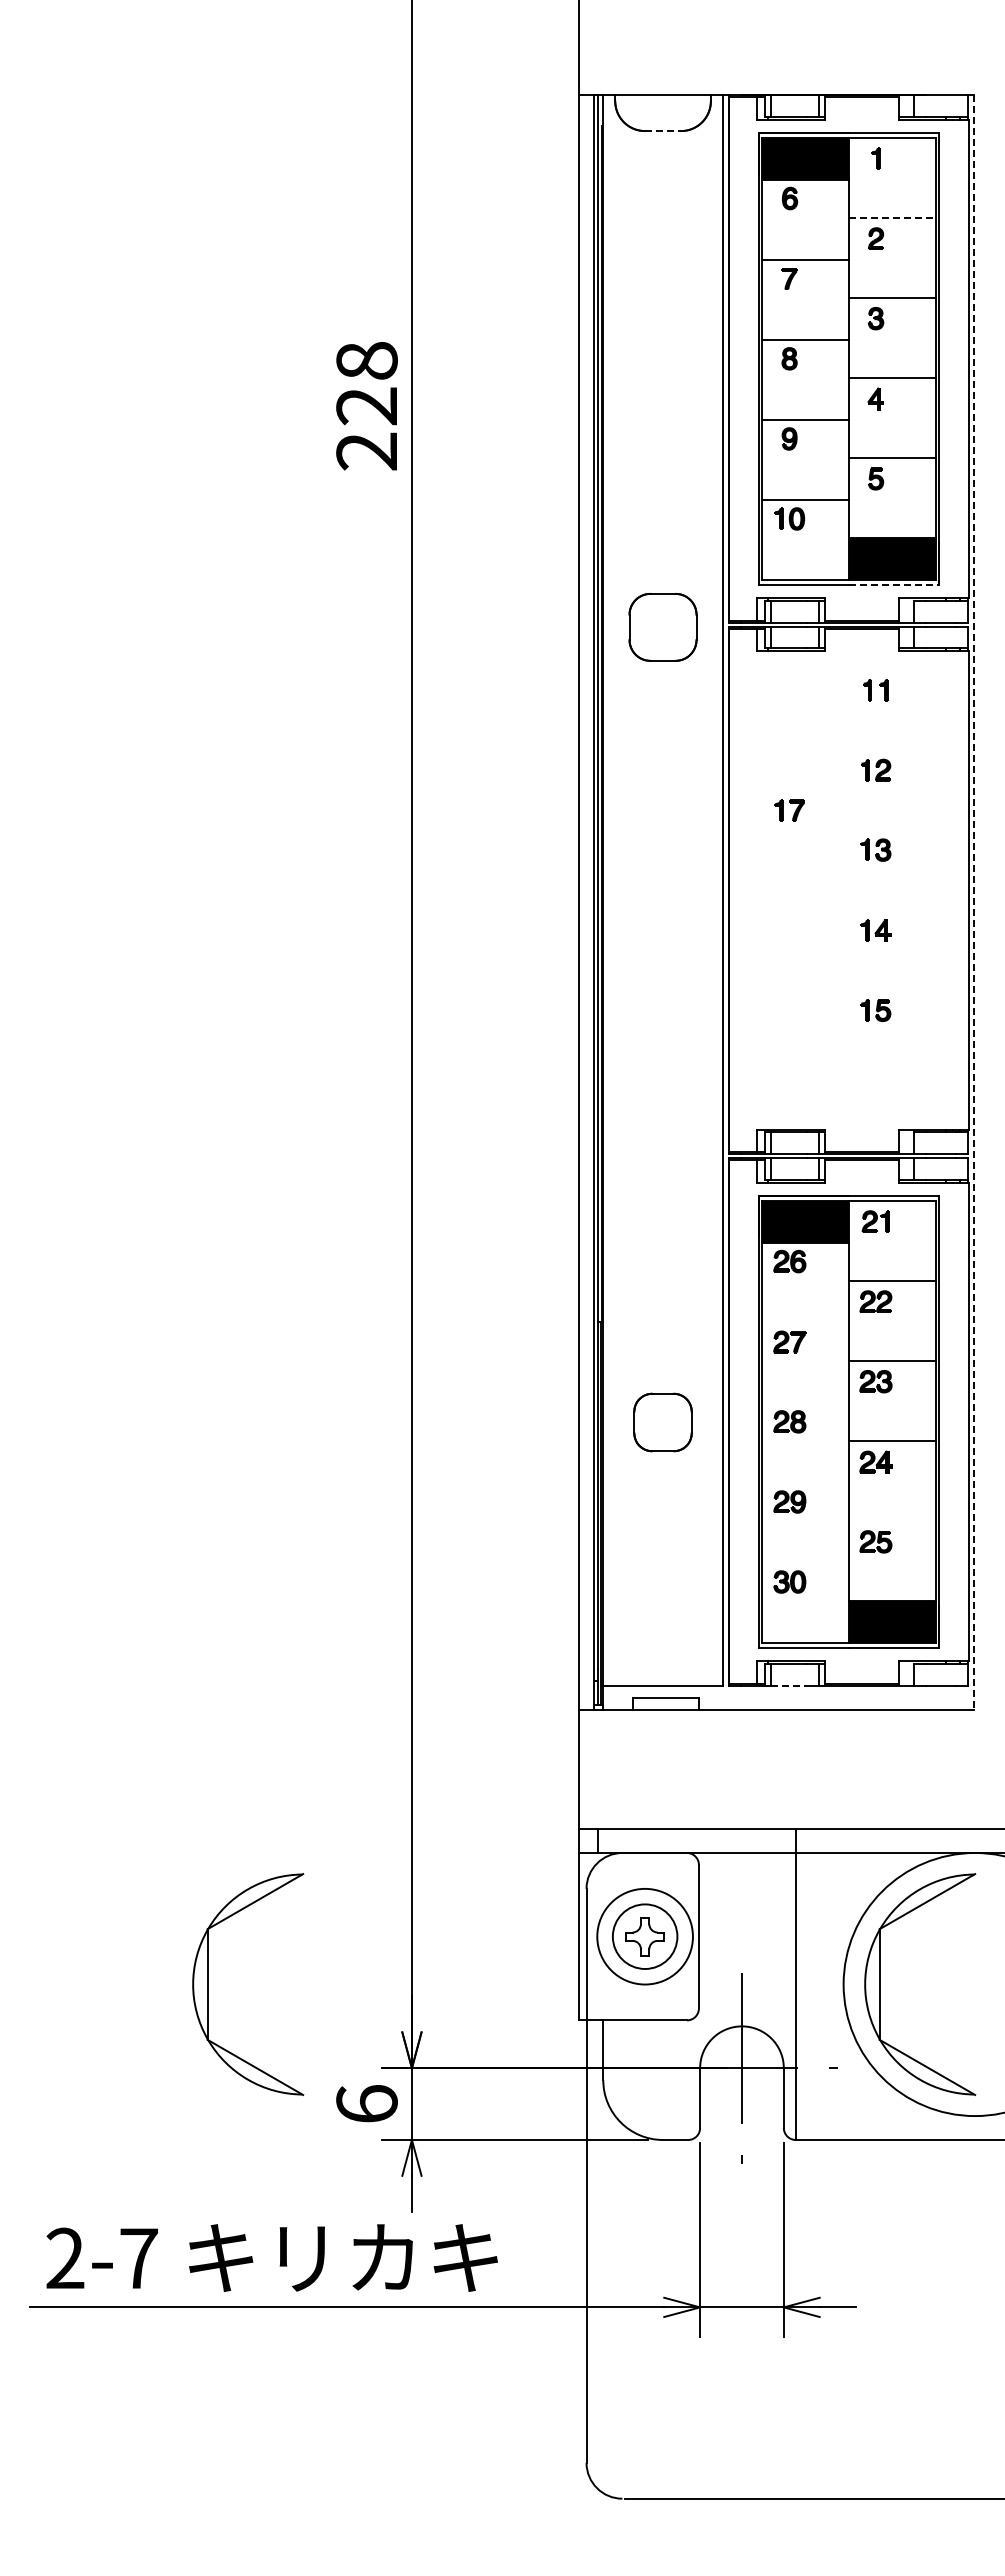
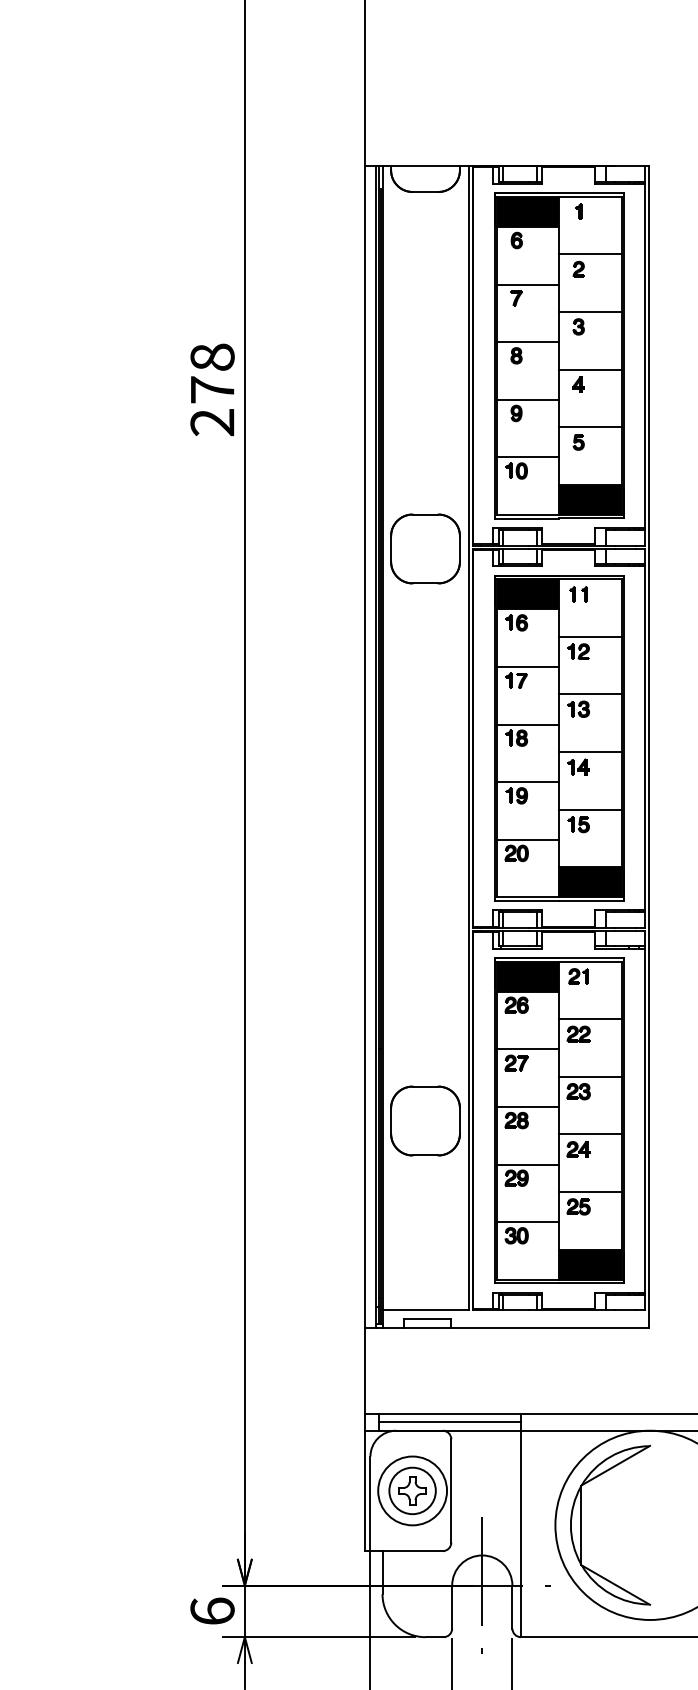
line: (663, 131) -> (425, 192), dashed -> solid
line: (892, 217) -> (590, 254), dashed -> solid
text: (366, 406) -> (212, 390), 228 -> 278
line: (893, 584) -> (591, 518), dashed -> solid
part: (662, 627) -> (425, 549), size x1.43
part: (848, 890) -> (558, 738), added
line: (973, 902) -> (648, 746), dashed -> solid
line: (805, 1322) -> (527, 1049), added
line: (805, 1402) -> (527, 1106), added
part: (662, 1422) -> (425, 1121), size x1.67
line: (805, 1482) -> (527, 1164), added
line: (892, 1521) -> (590, 1192), added
line: (805, 1563) -> (527, 1222), added
line: (788, 1685) -> (515, 1310), dashed -> solid
line: (696, 1841) -> (449, 1422), added
part: (208, 1984) -> (98, 1525), removed

